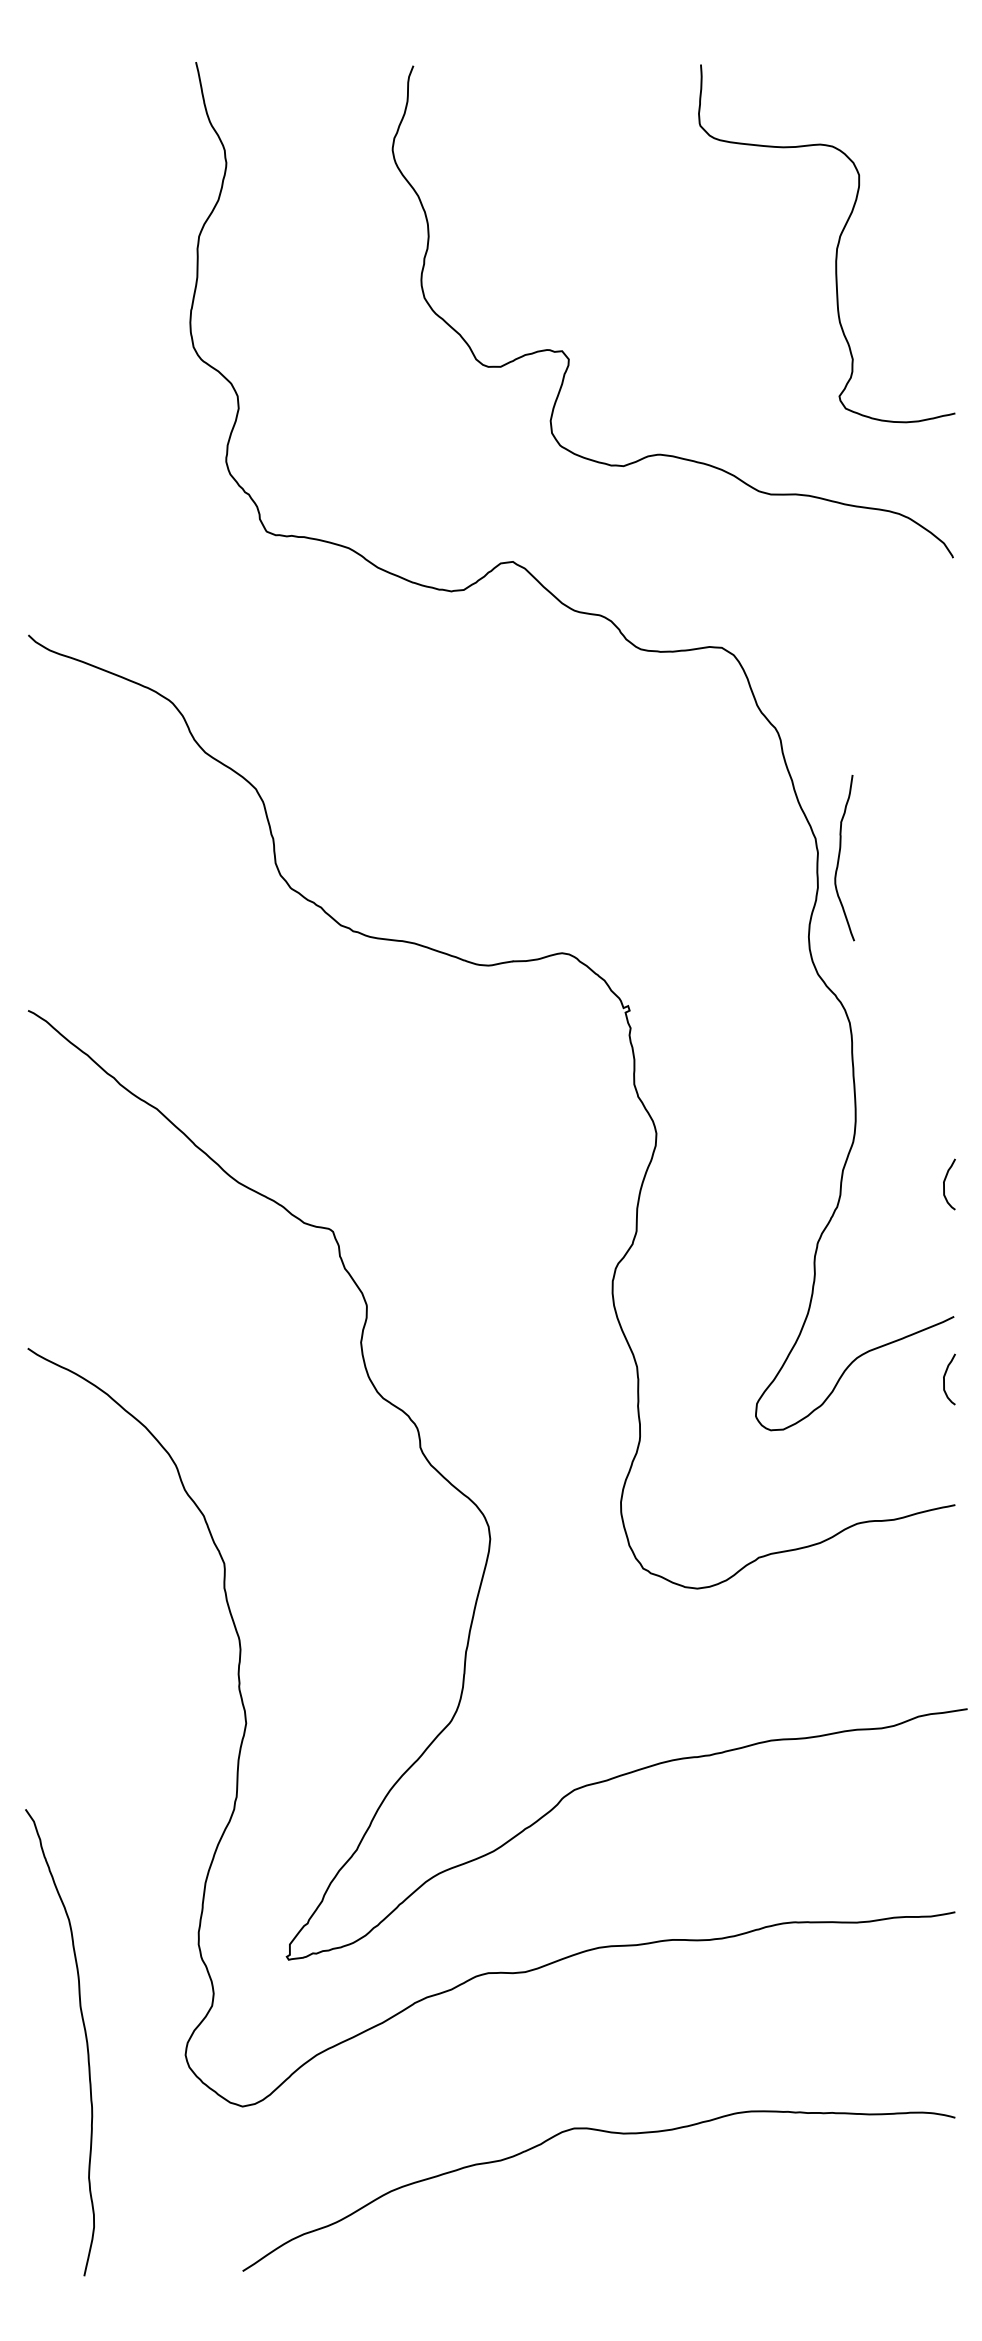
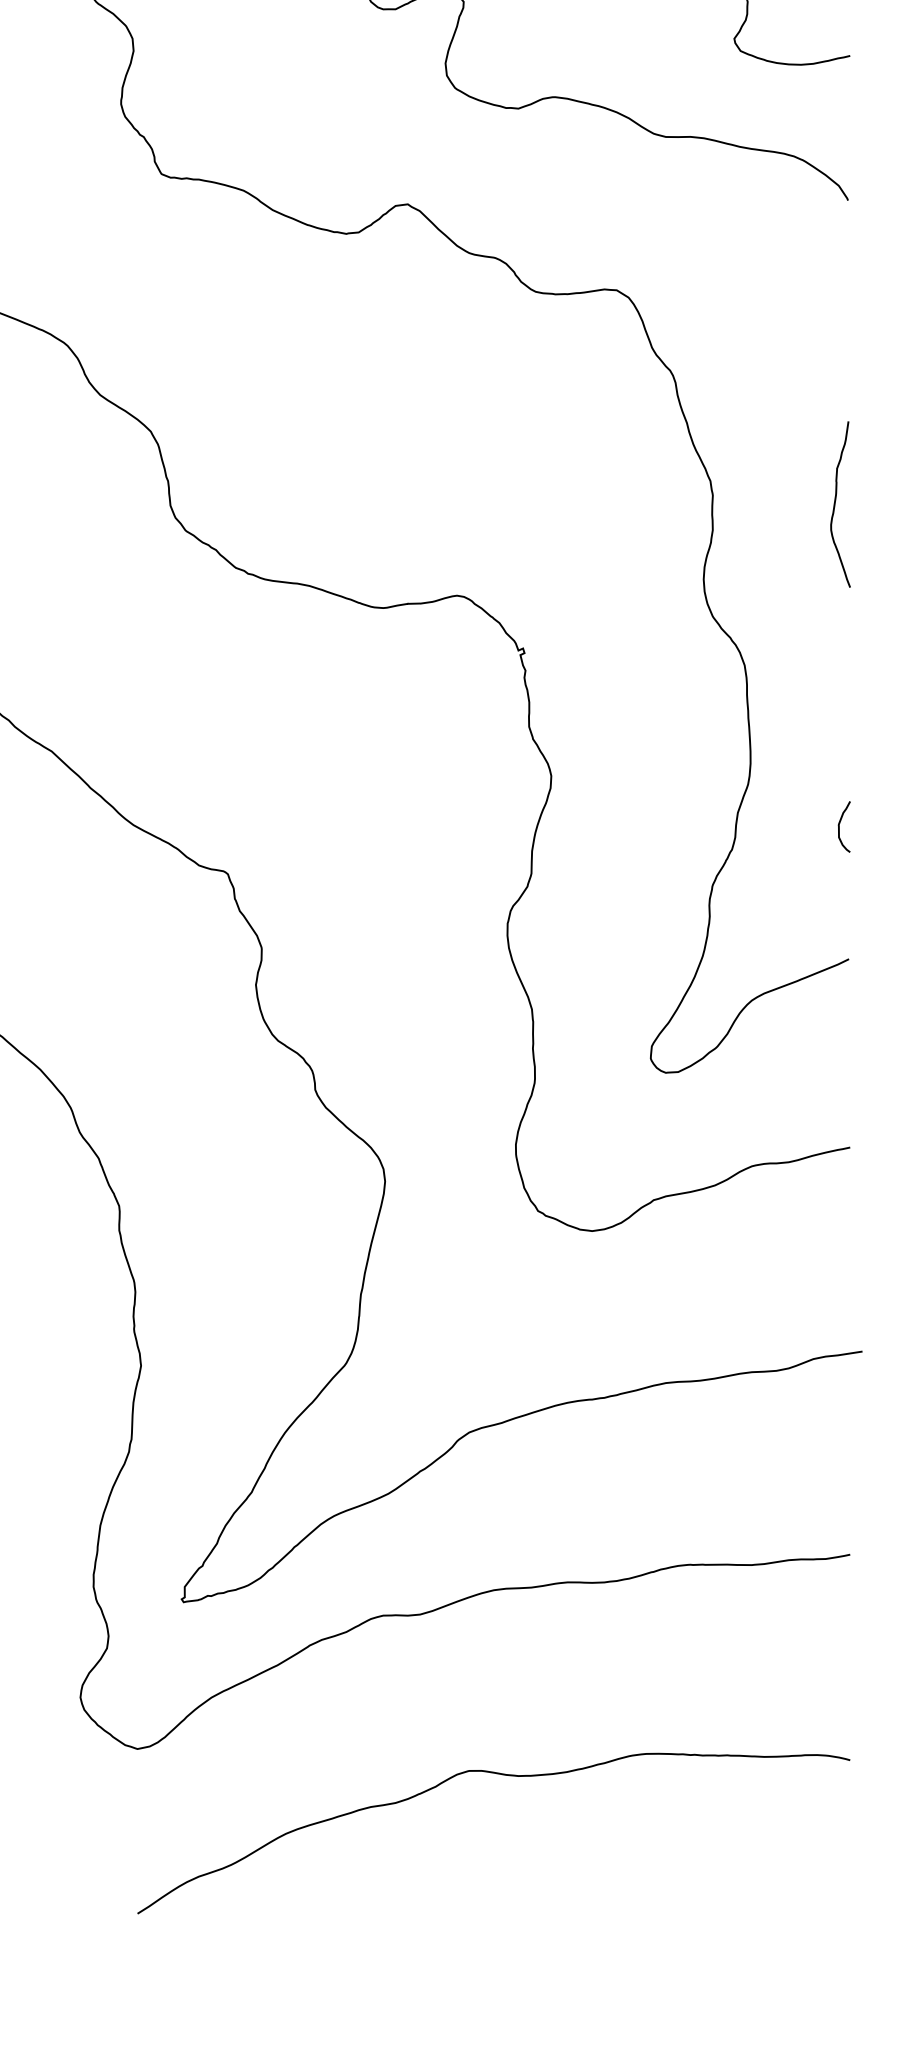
curve: (839, 858) -> (835, 504), moved
curve: (945, 1376) -> (840, 1018), removed

